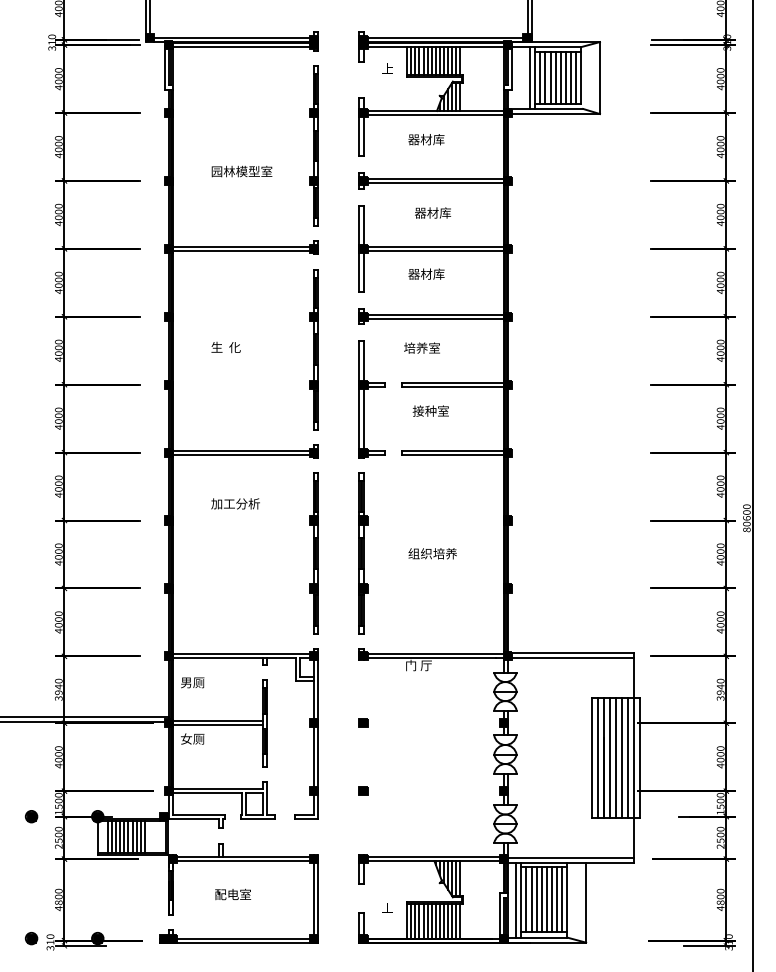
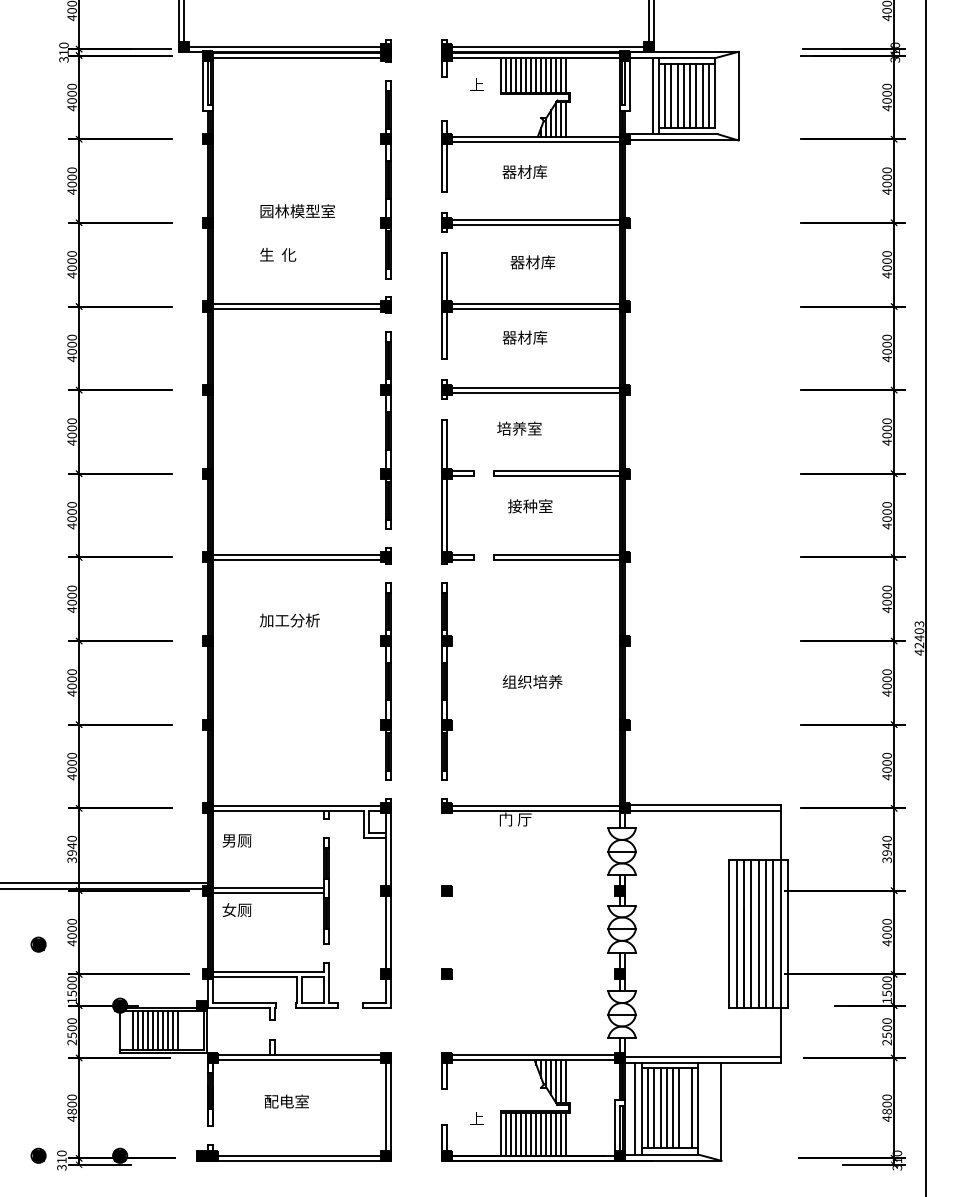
text: (226, 347) -> (278, 254), moved
text: (746, 518) -> (919, 638), 80600 -> 42403
part: (31, 816) -> (38, 944), moved
line: (556, 900) -> (685, 1108), removed

